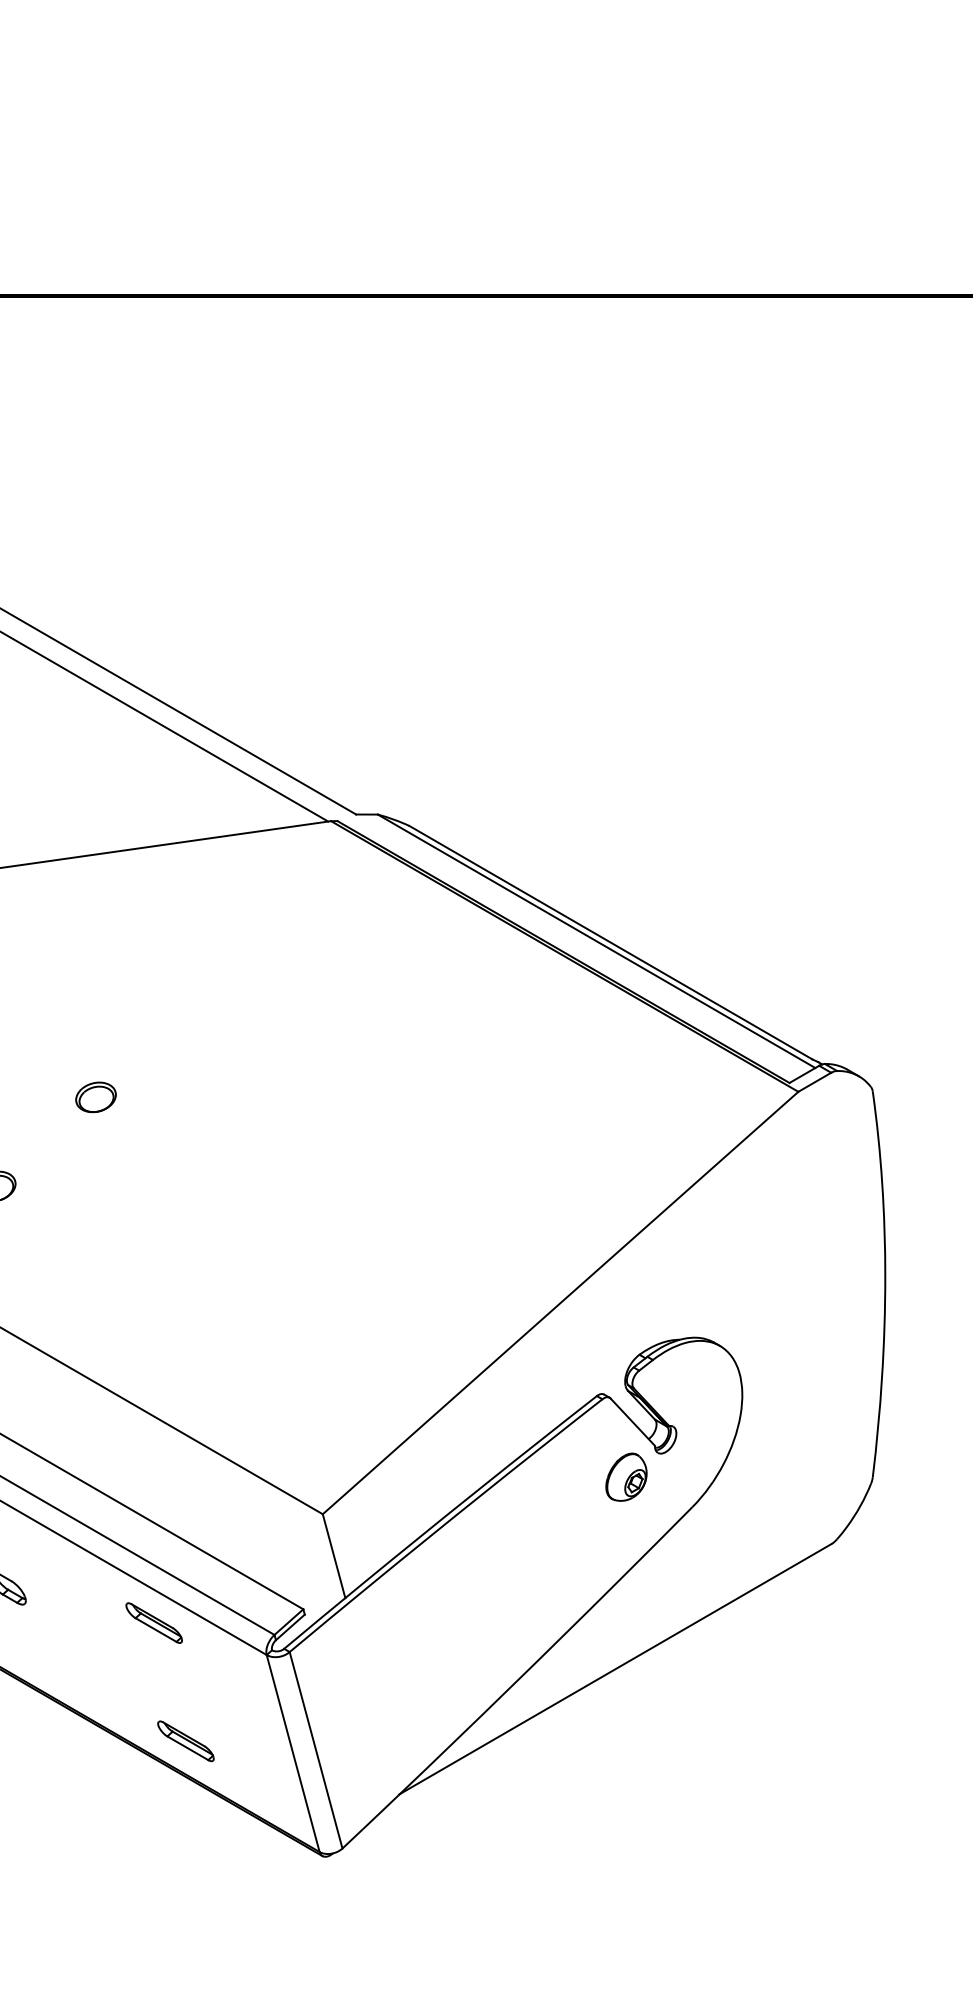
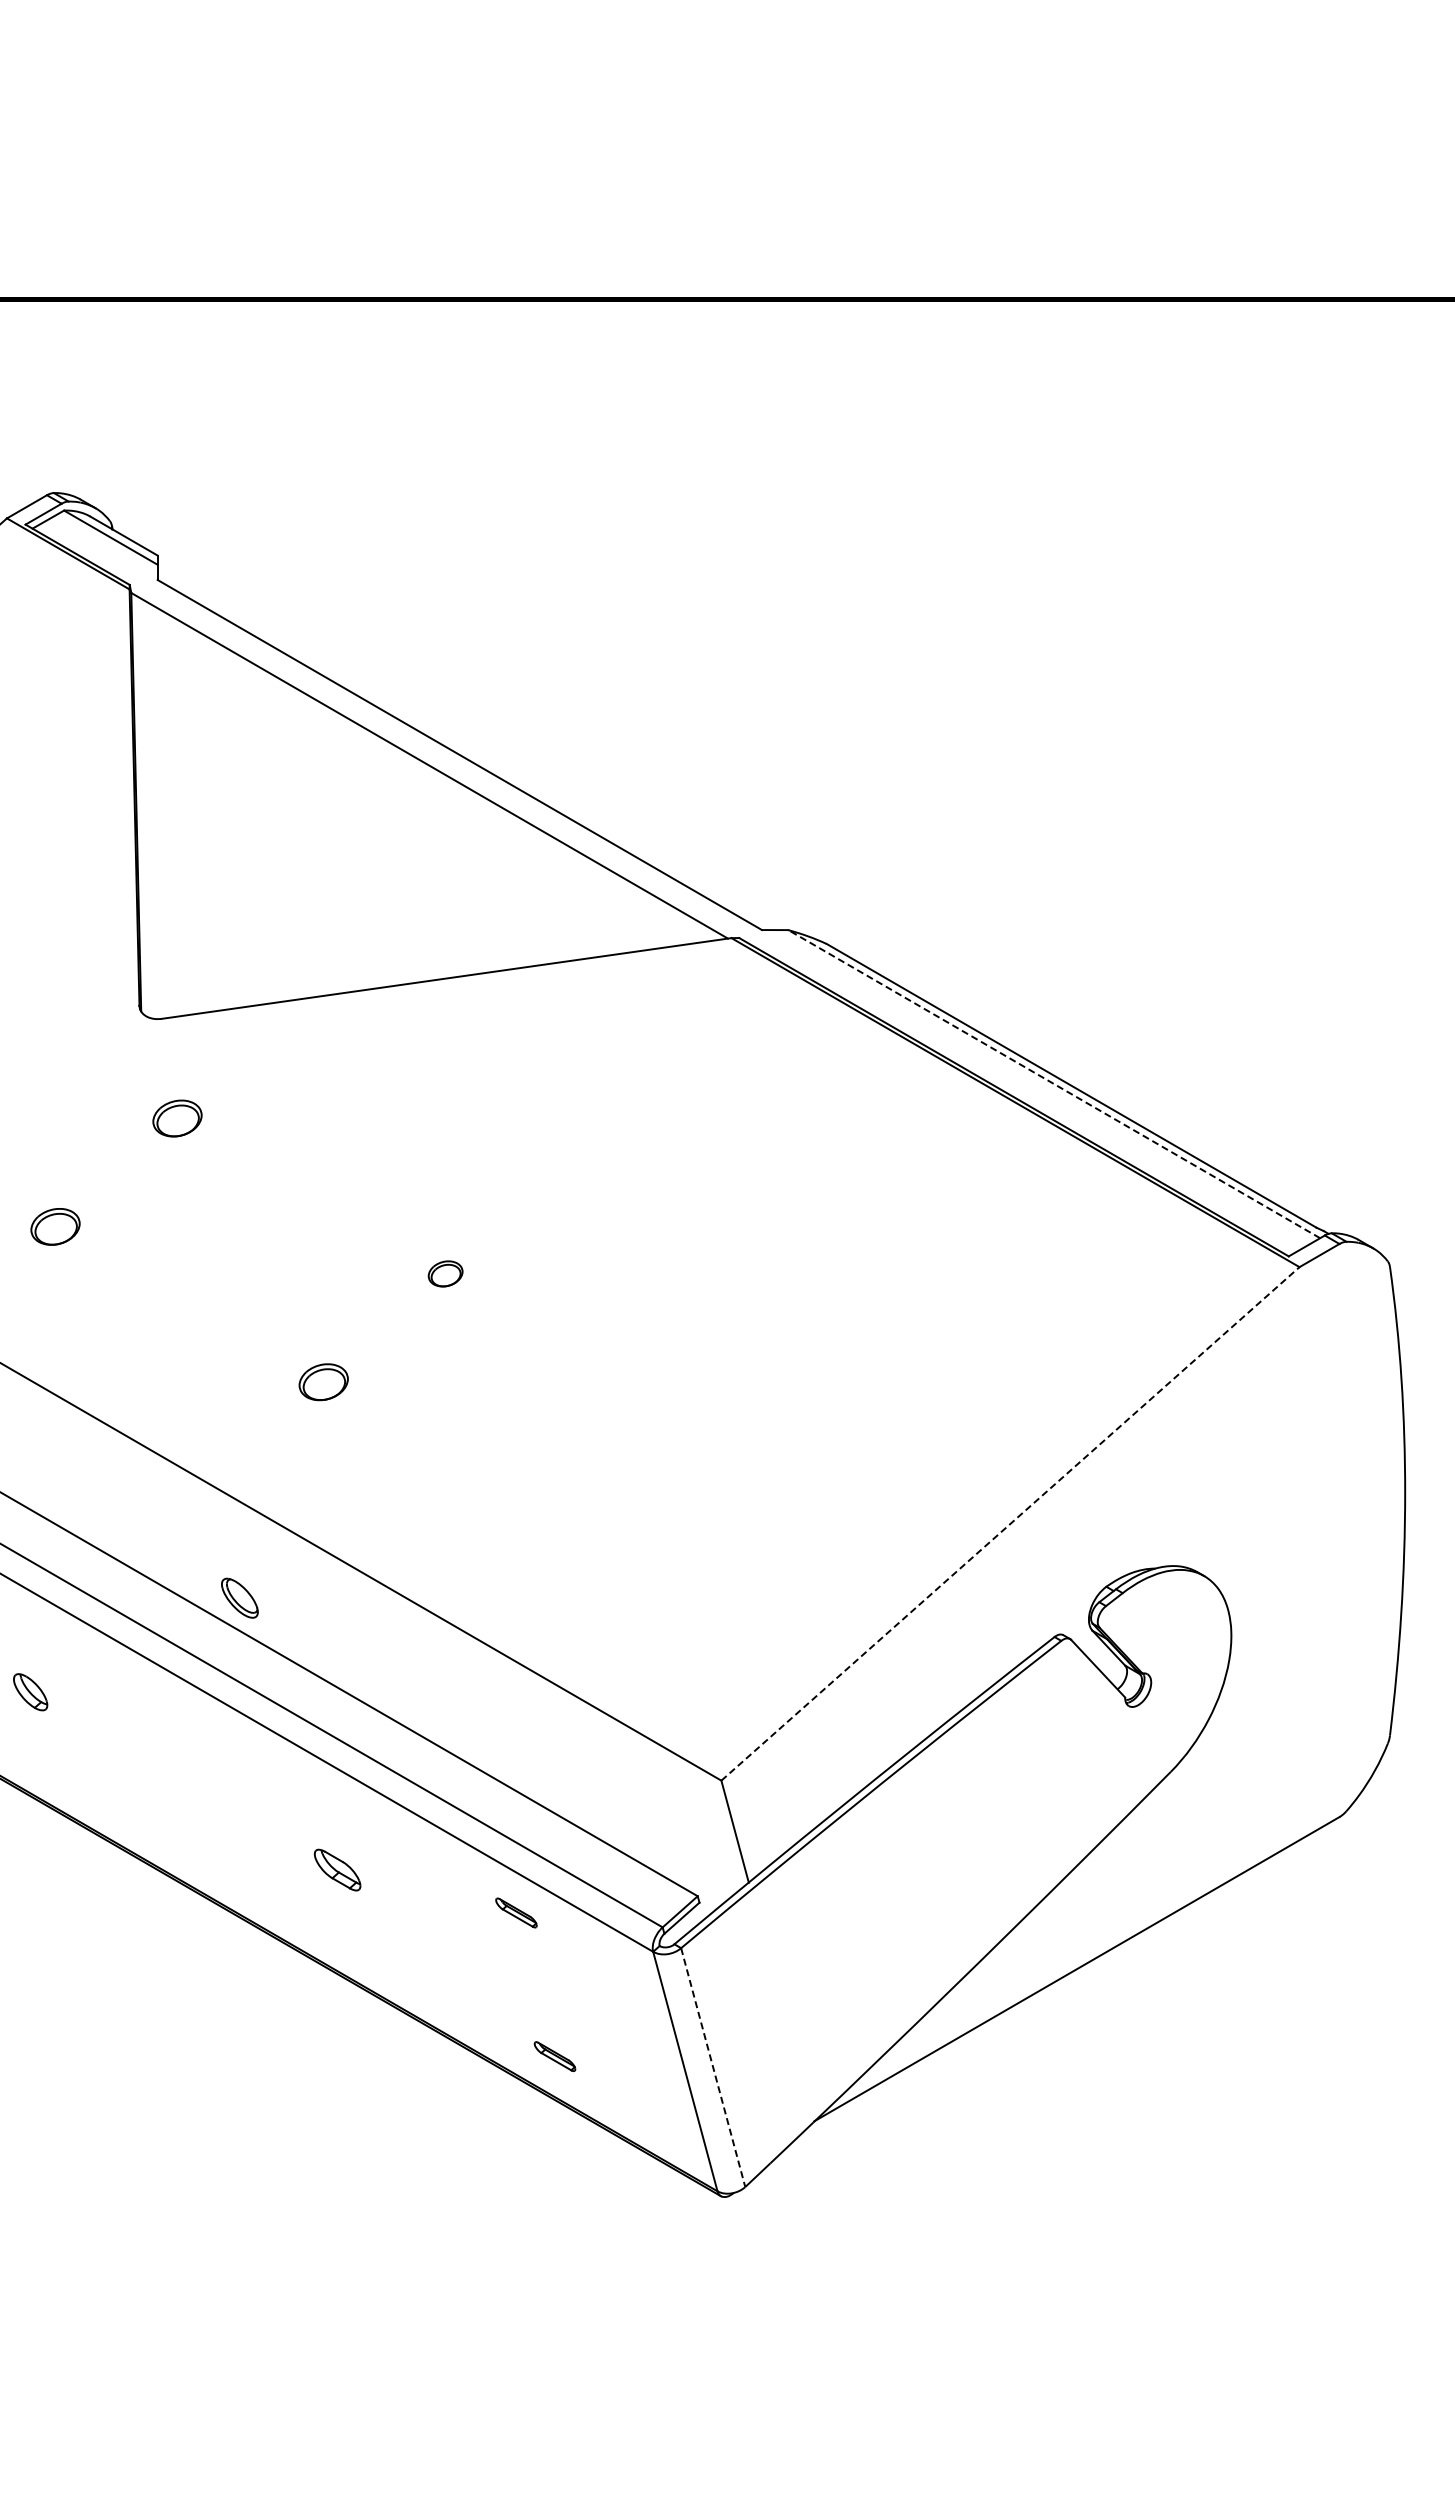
line: (596, 940) -> (1053, 1083), solid -> dashed
part: (95, 1097) -> (445, 1273), size x0.7
line: (560, 1302) -> (1010, 1523), solid -> dashed
part: (626, 1477) -> (1090, 1735), removed
part: (154, 1622) -> (516, 1912), size x0.6
part: (185, 1741) -> (554, 2056), size x0.6
line: (316, 1750) -> (713, 2067), solid -> dashed

